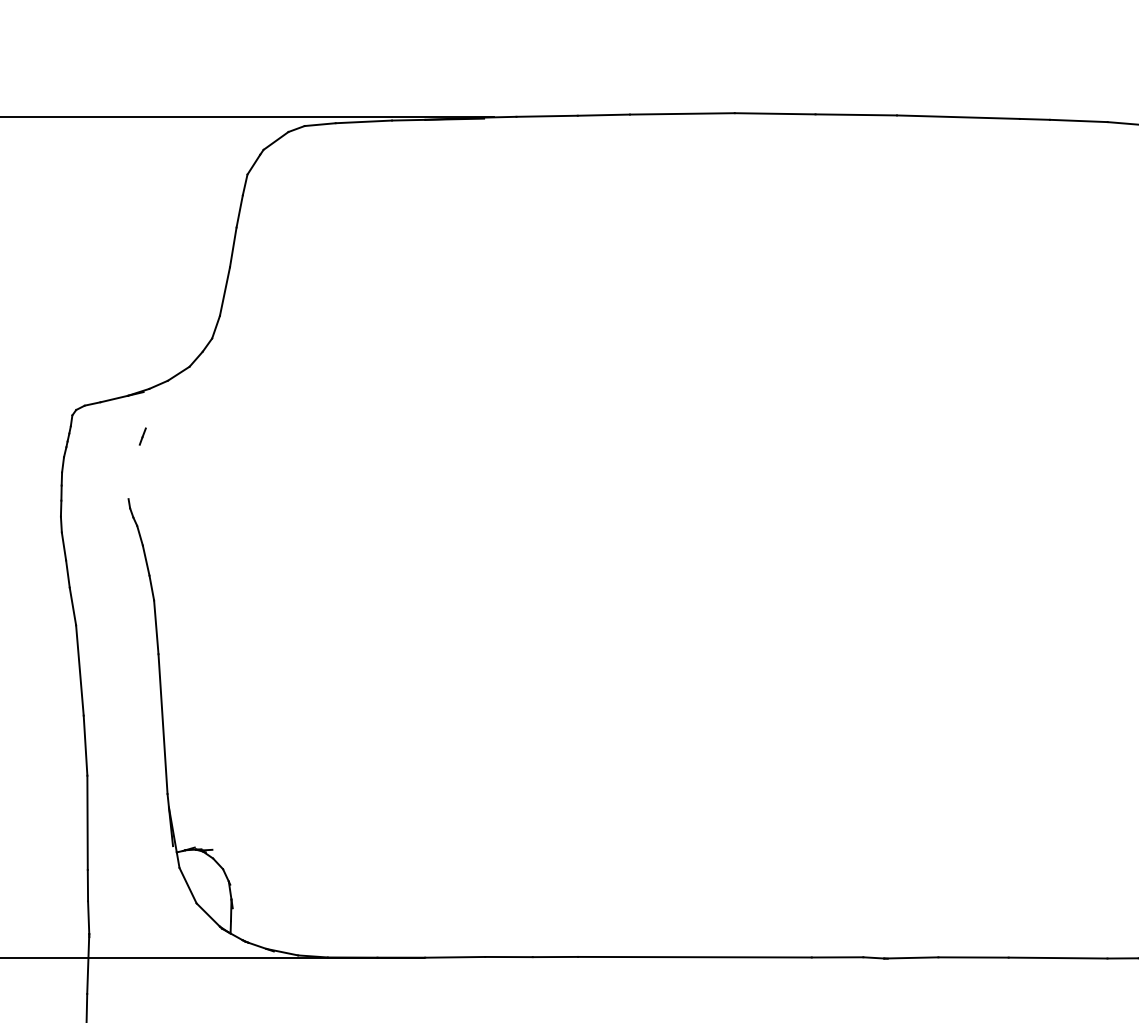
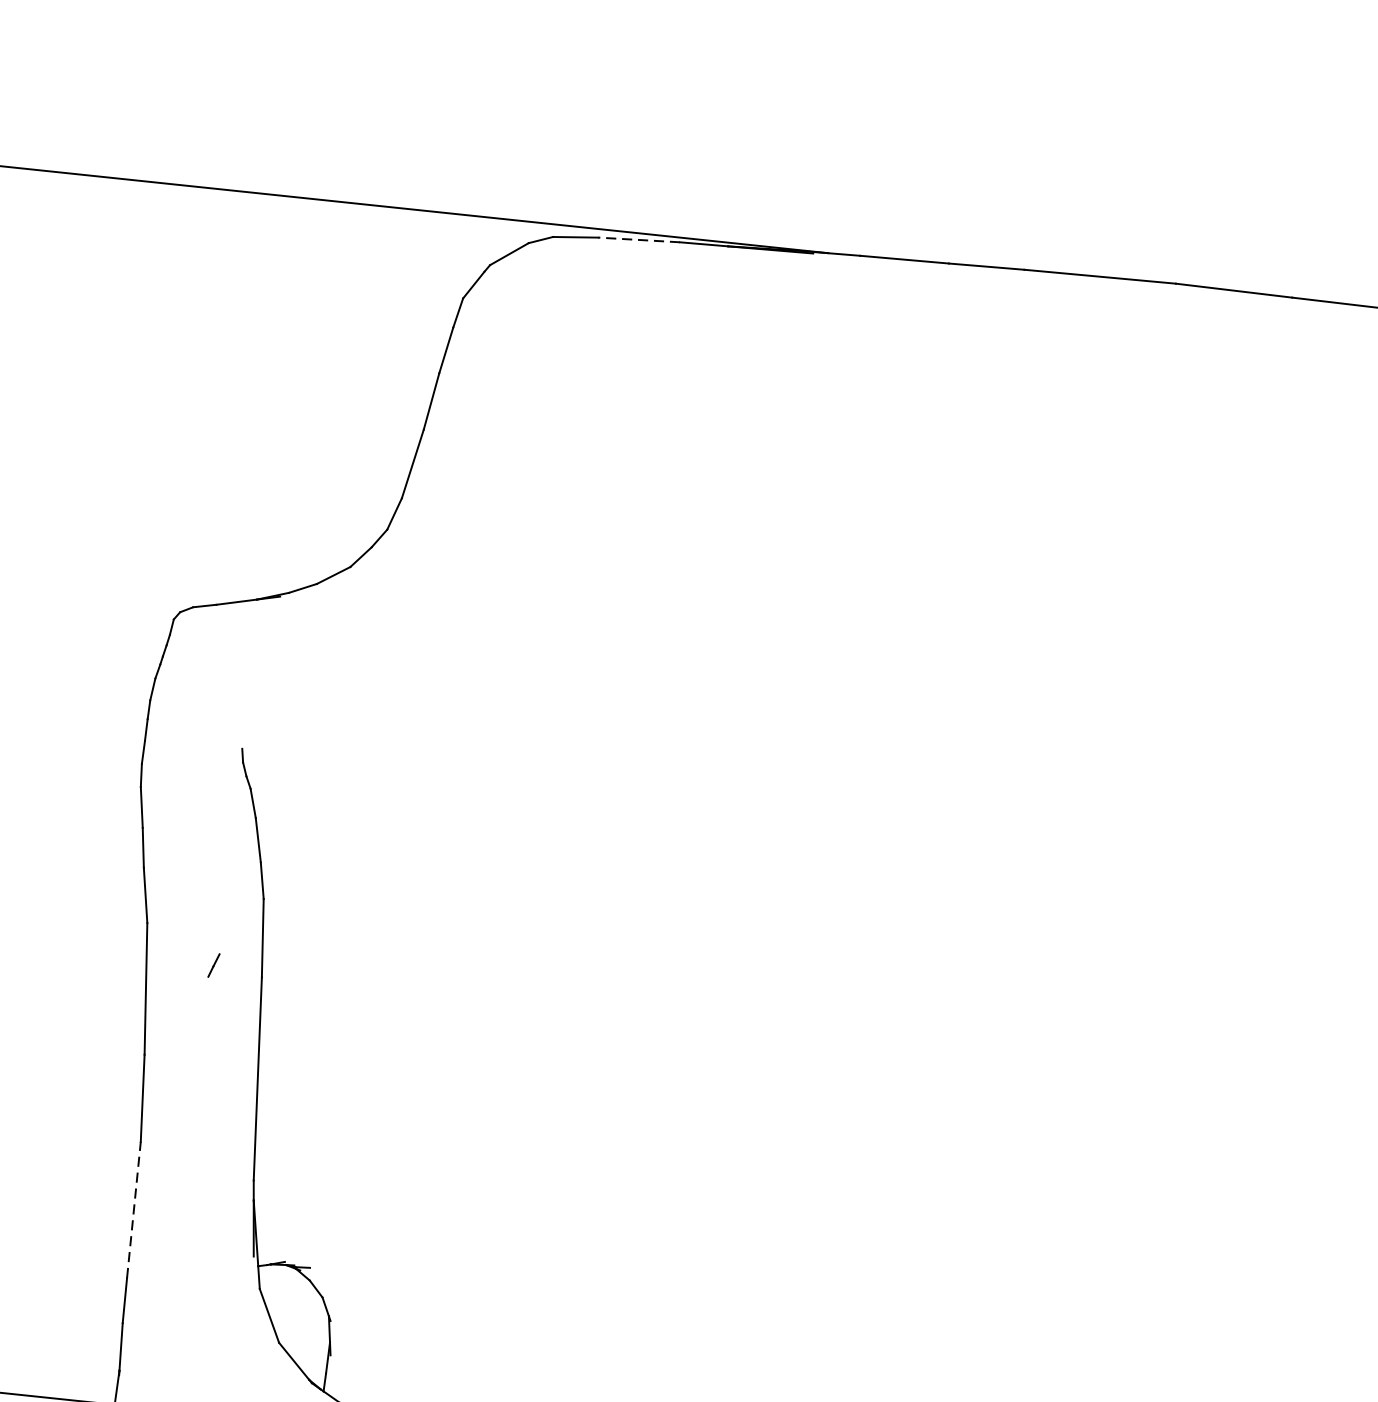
line: (363, 121) -> (638, 239), solid -> dashed
line: (142, 436) -> (213, 965), moved
line: (87, 822) -> (133, 1209), solid -> dashed

